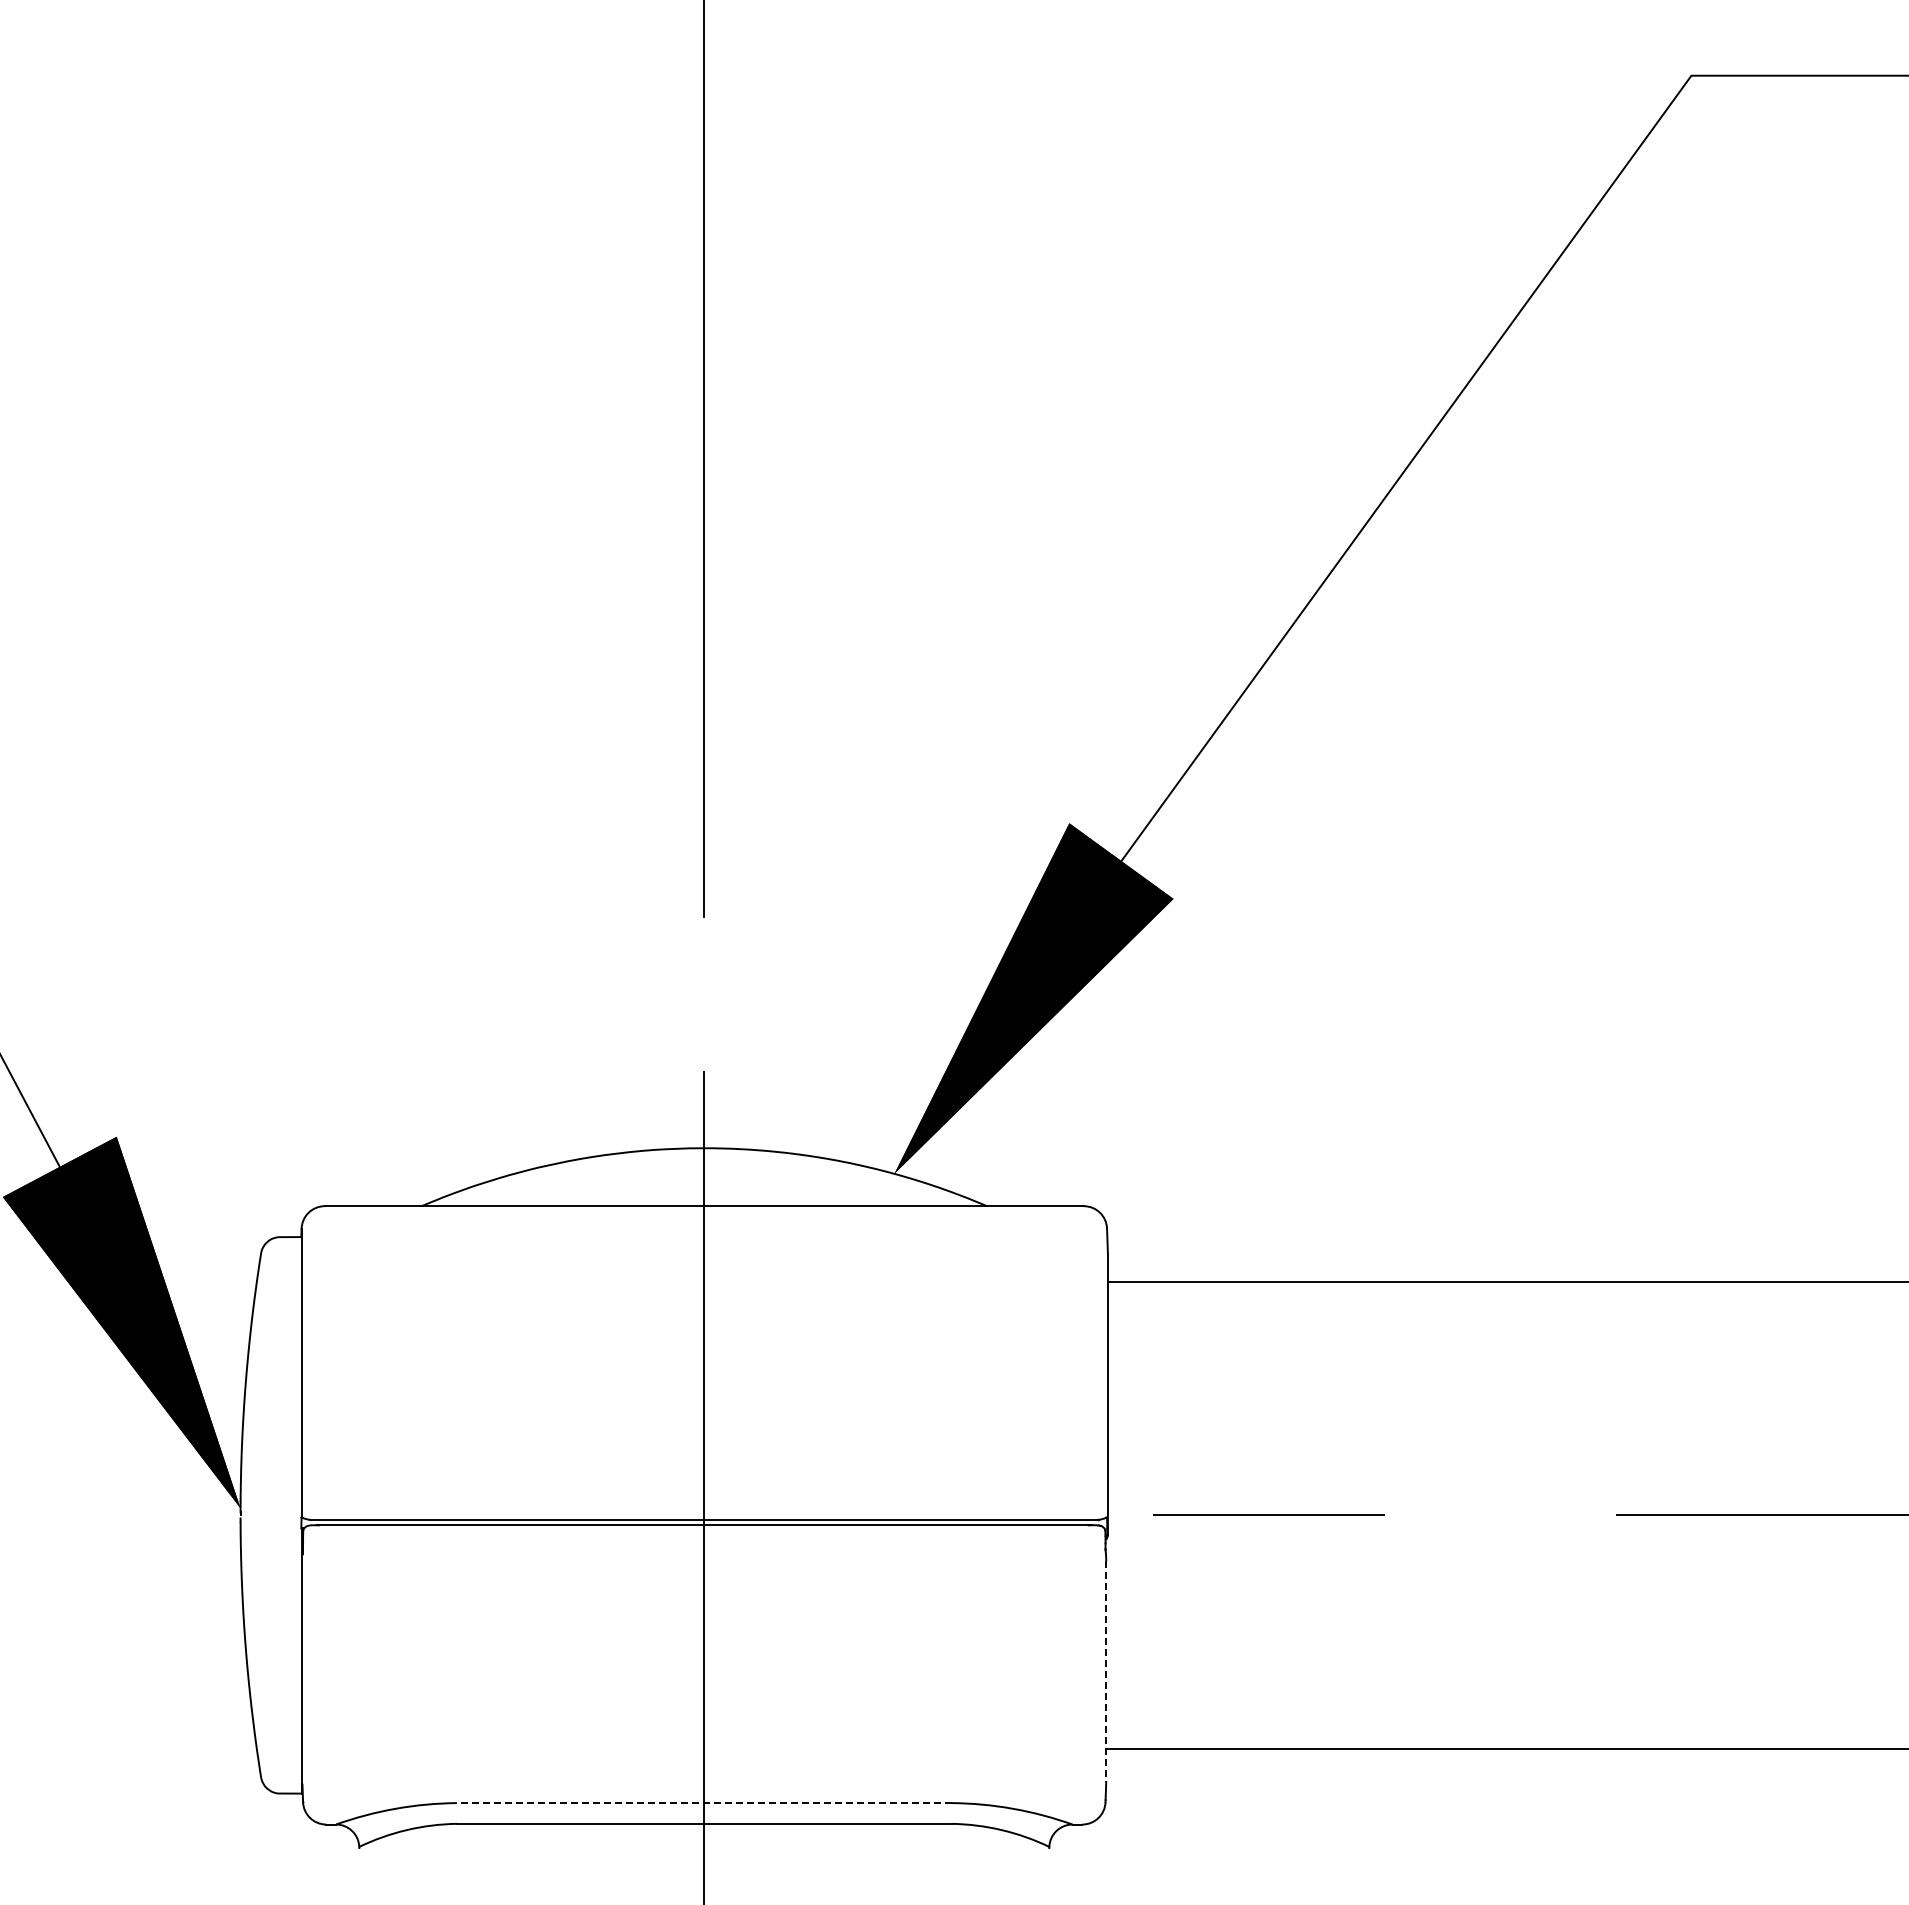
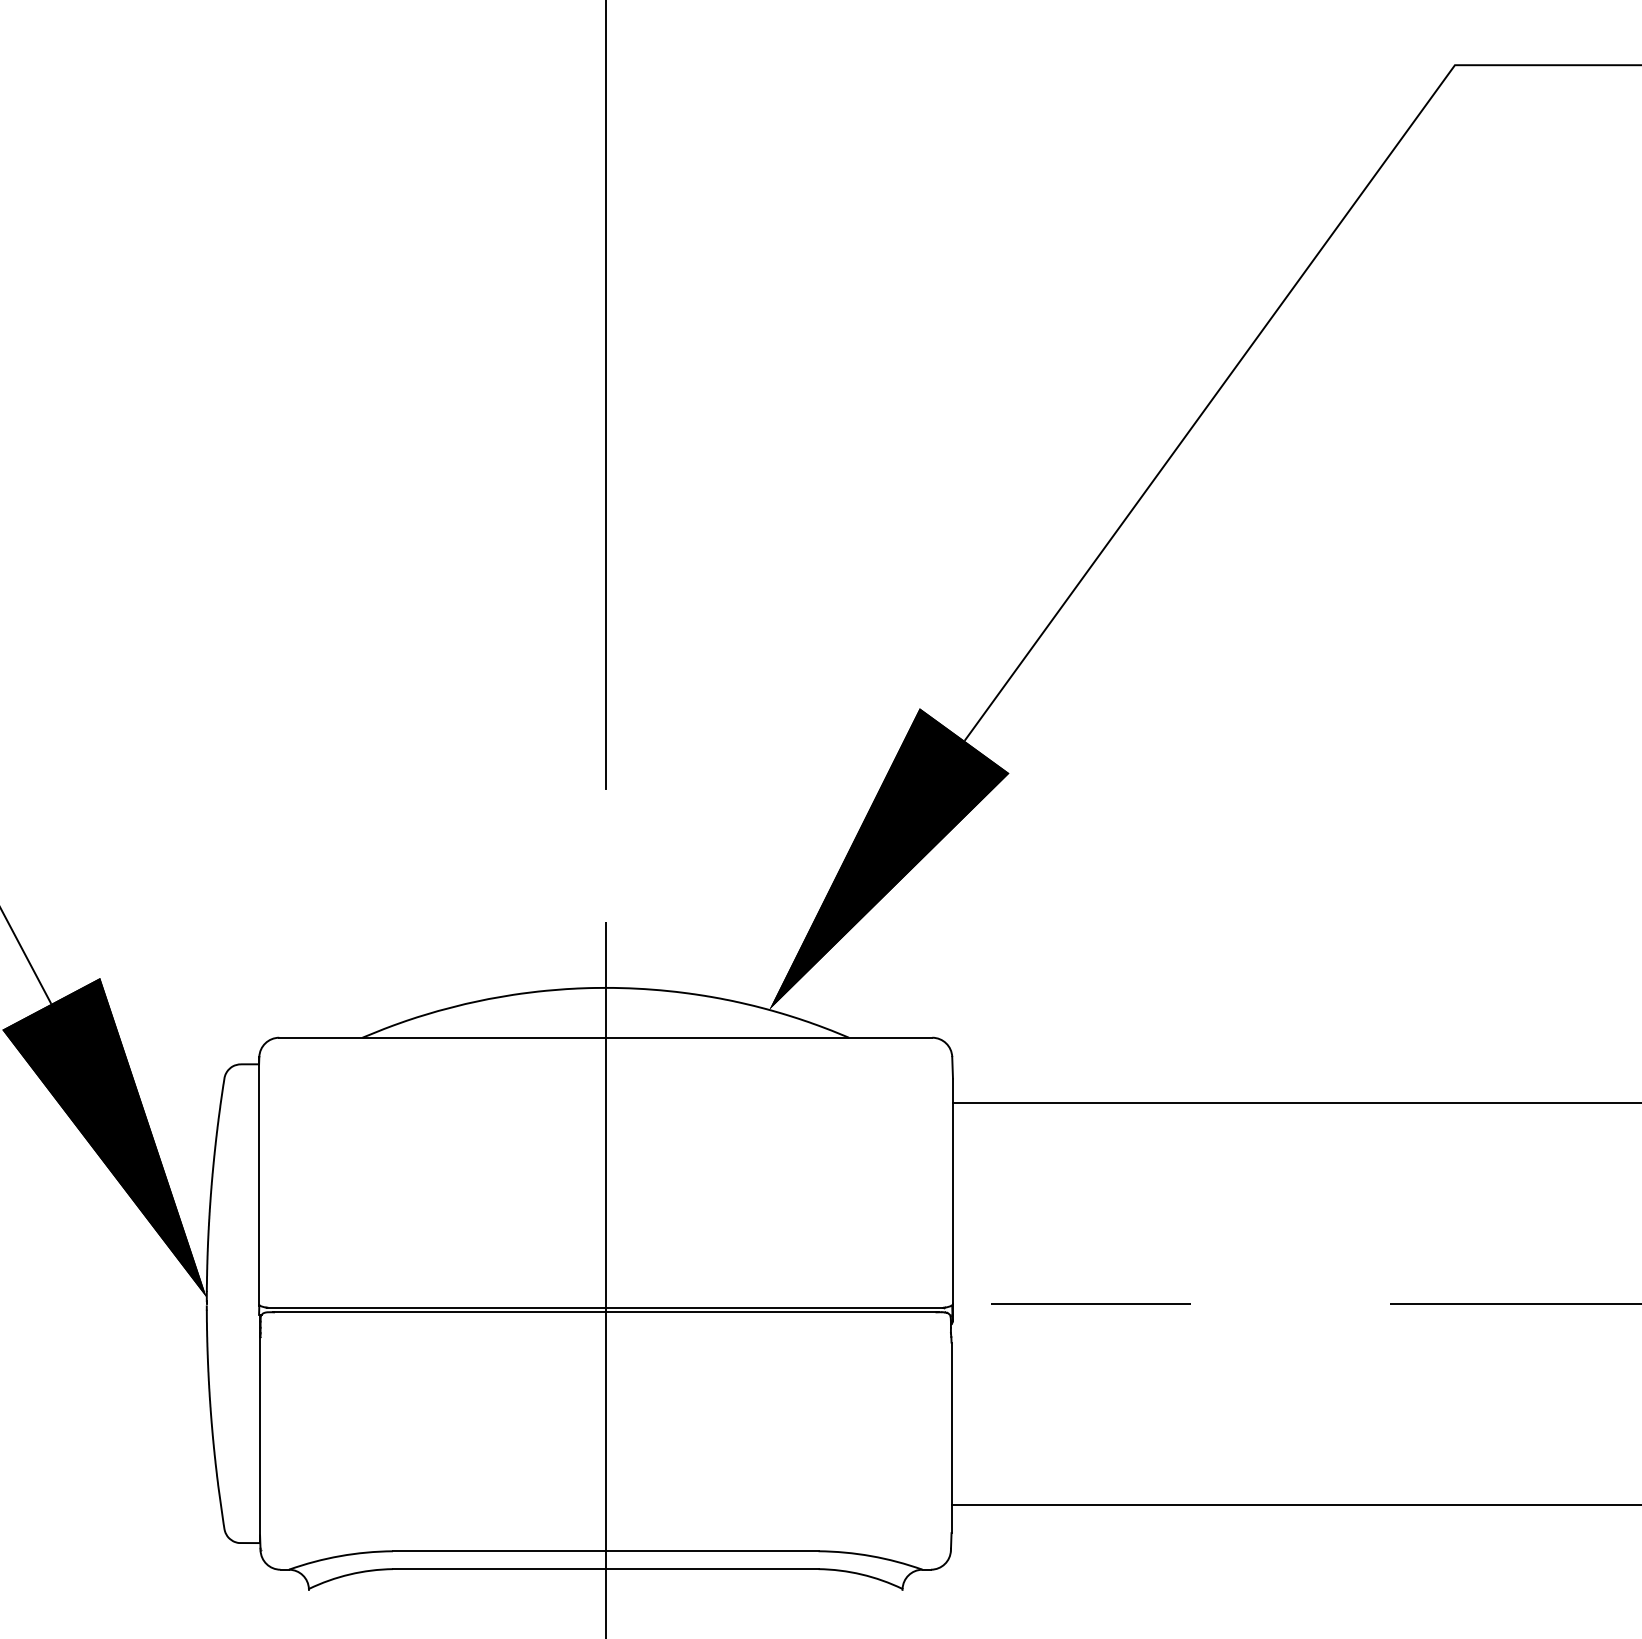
line: (1106, 1671) -> (951, 1438), dashed -> solid
line: (703, 1803) -> (605, 1551), dashed -> solid

